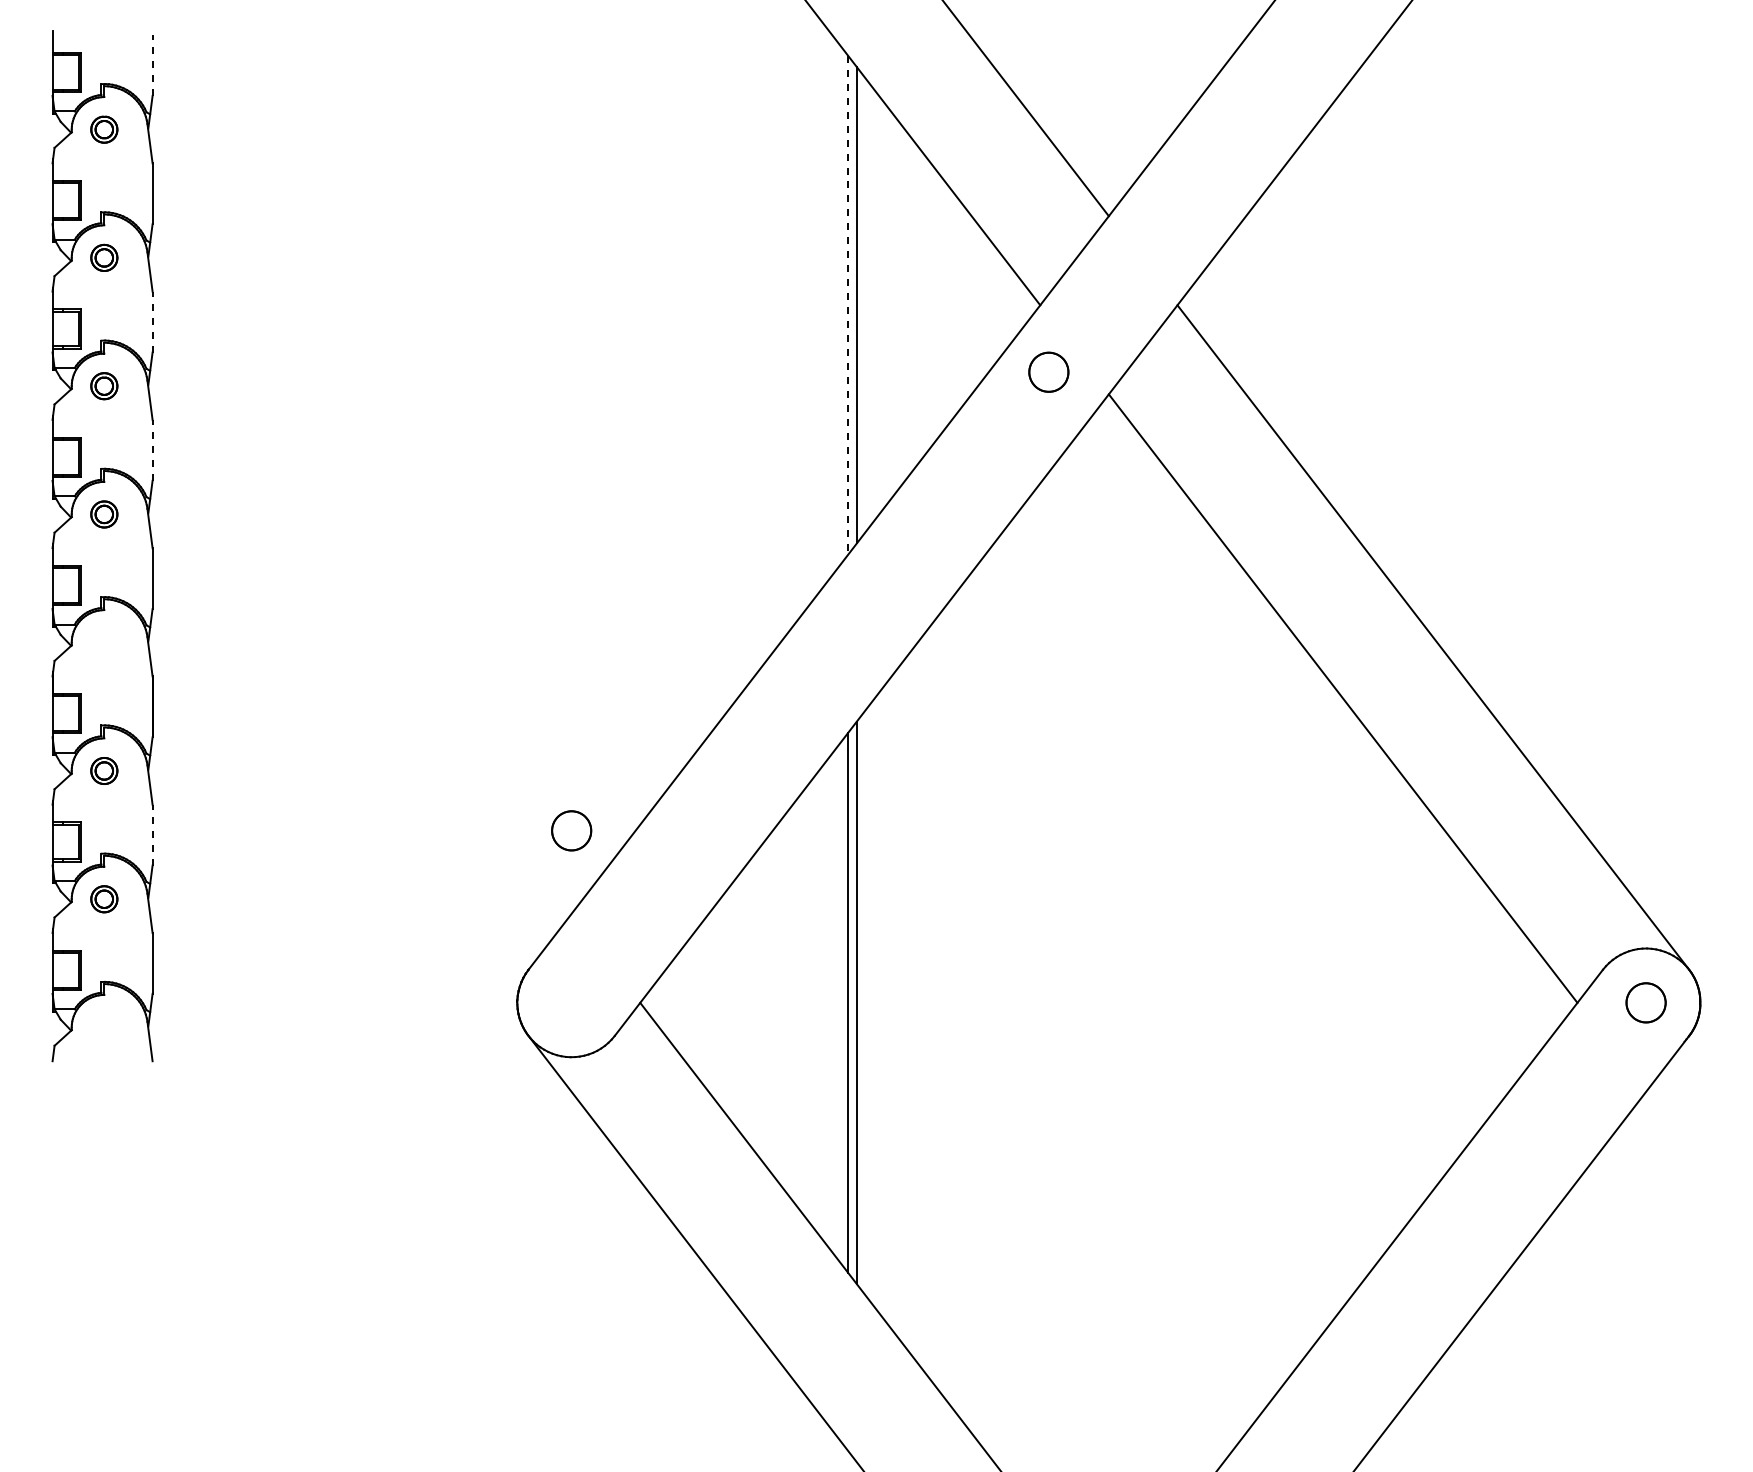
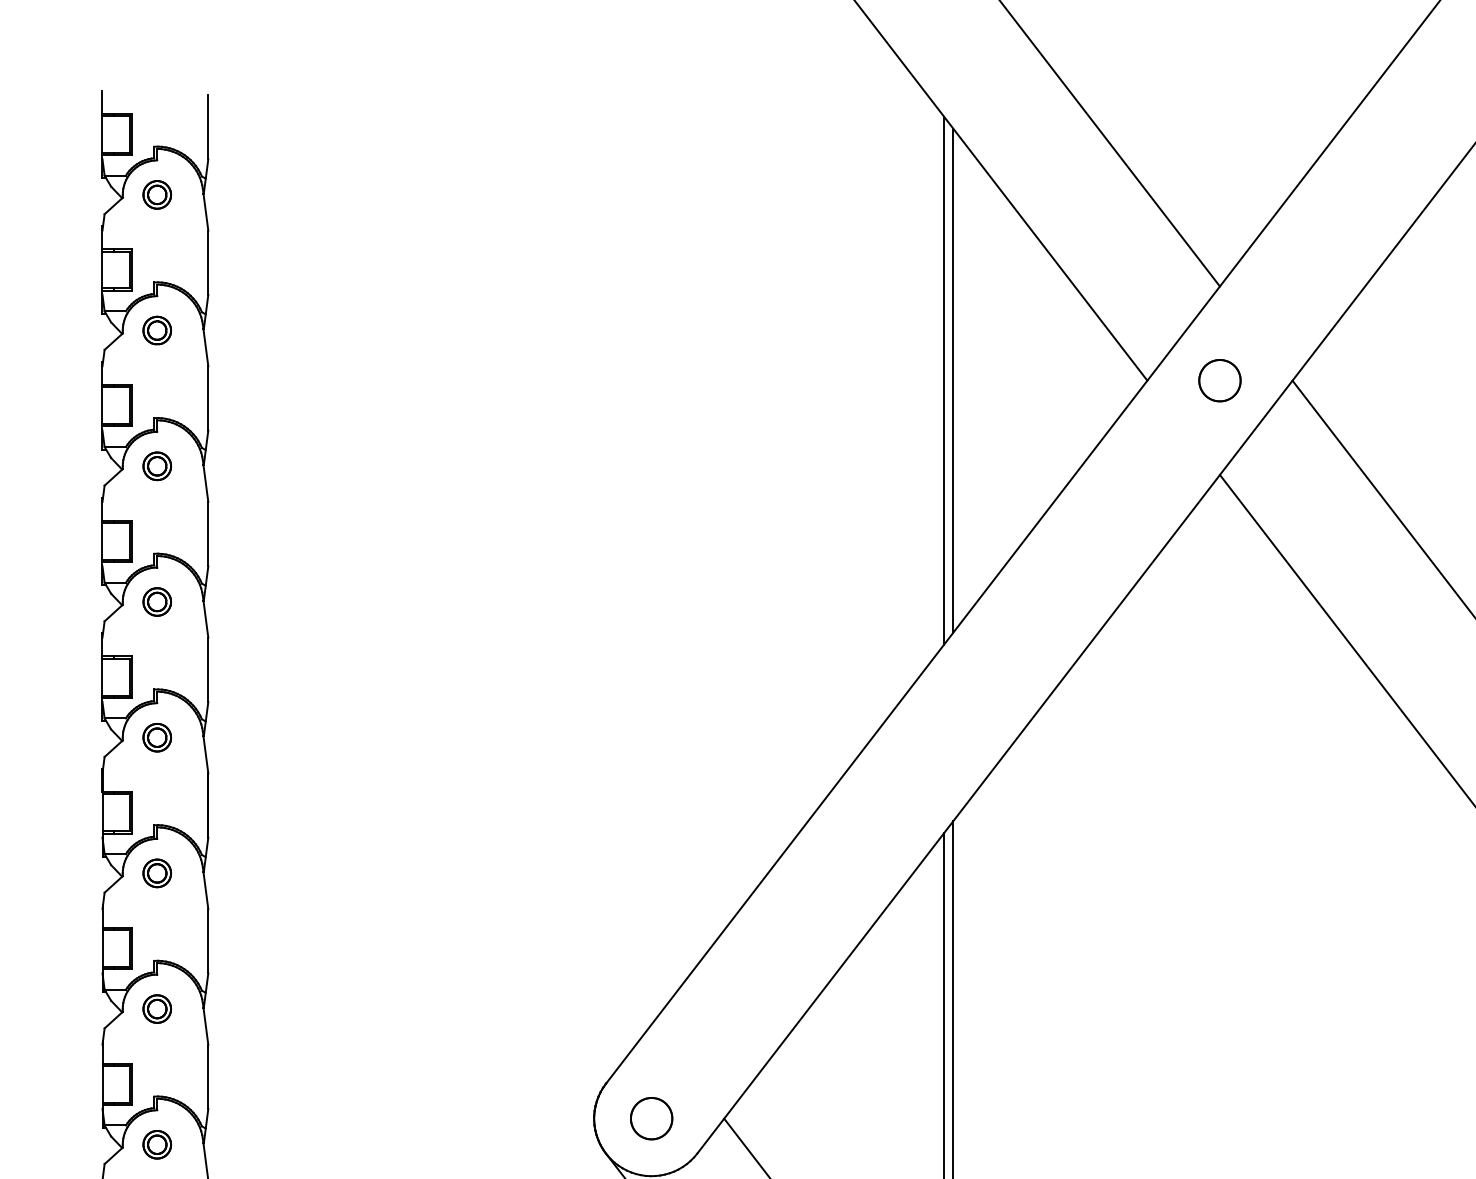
line: (152, 65) -> (208, 127), dashed -> solid
line: (848, 305) -> (944, 380), dashed -> solid
line: (152, 321) -> (208, 397), dashed -> solid
part: (1048, 371) -> (1219, 379), moved
line: (152, 449) -> (208, 533), dashed -> solid
part: (104, 642) -> (157, 737), added
part: (571, 830) -> (651, 1118), moved
line: (152, 834) -> (208, 940), dashed -> solid
part: (104, 1027) -> (157, 1144), added

